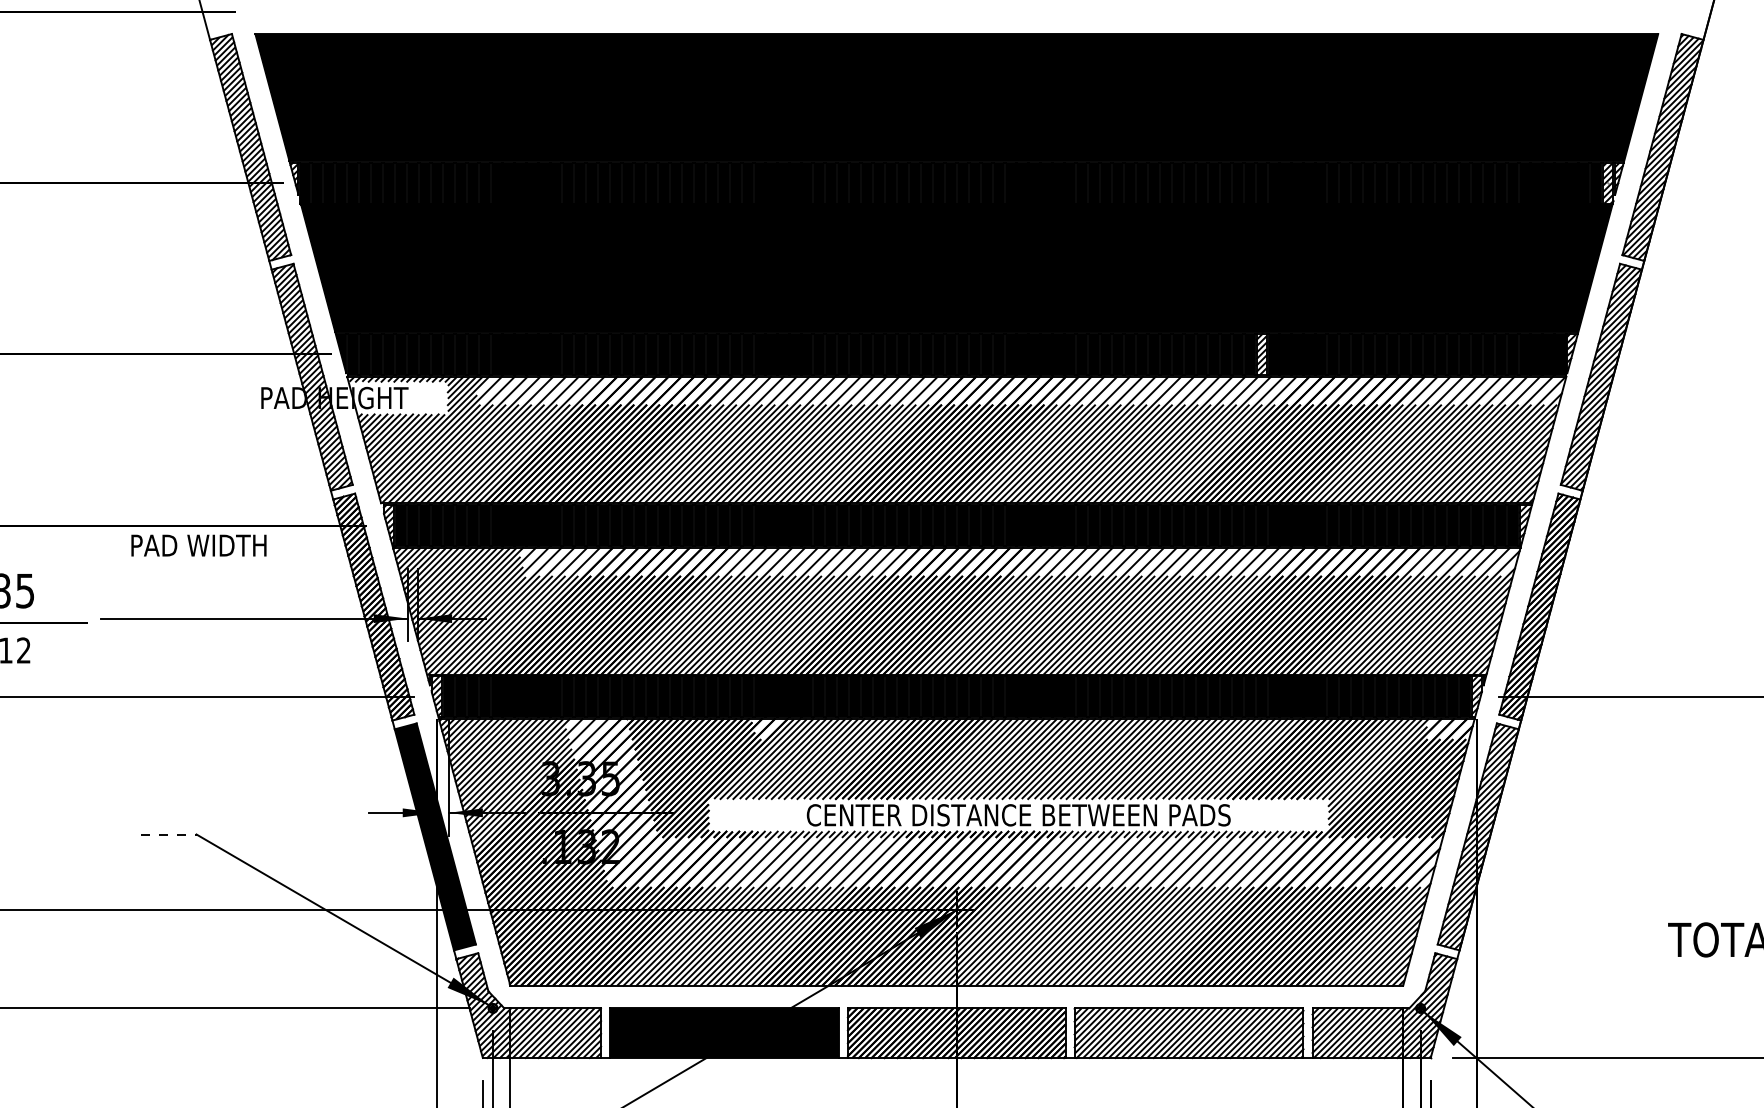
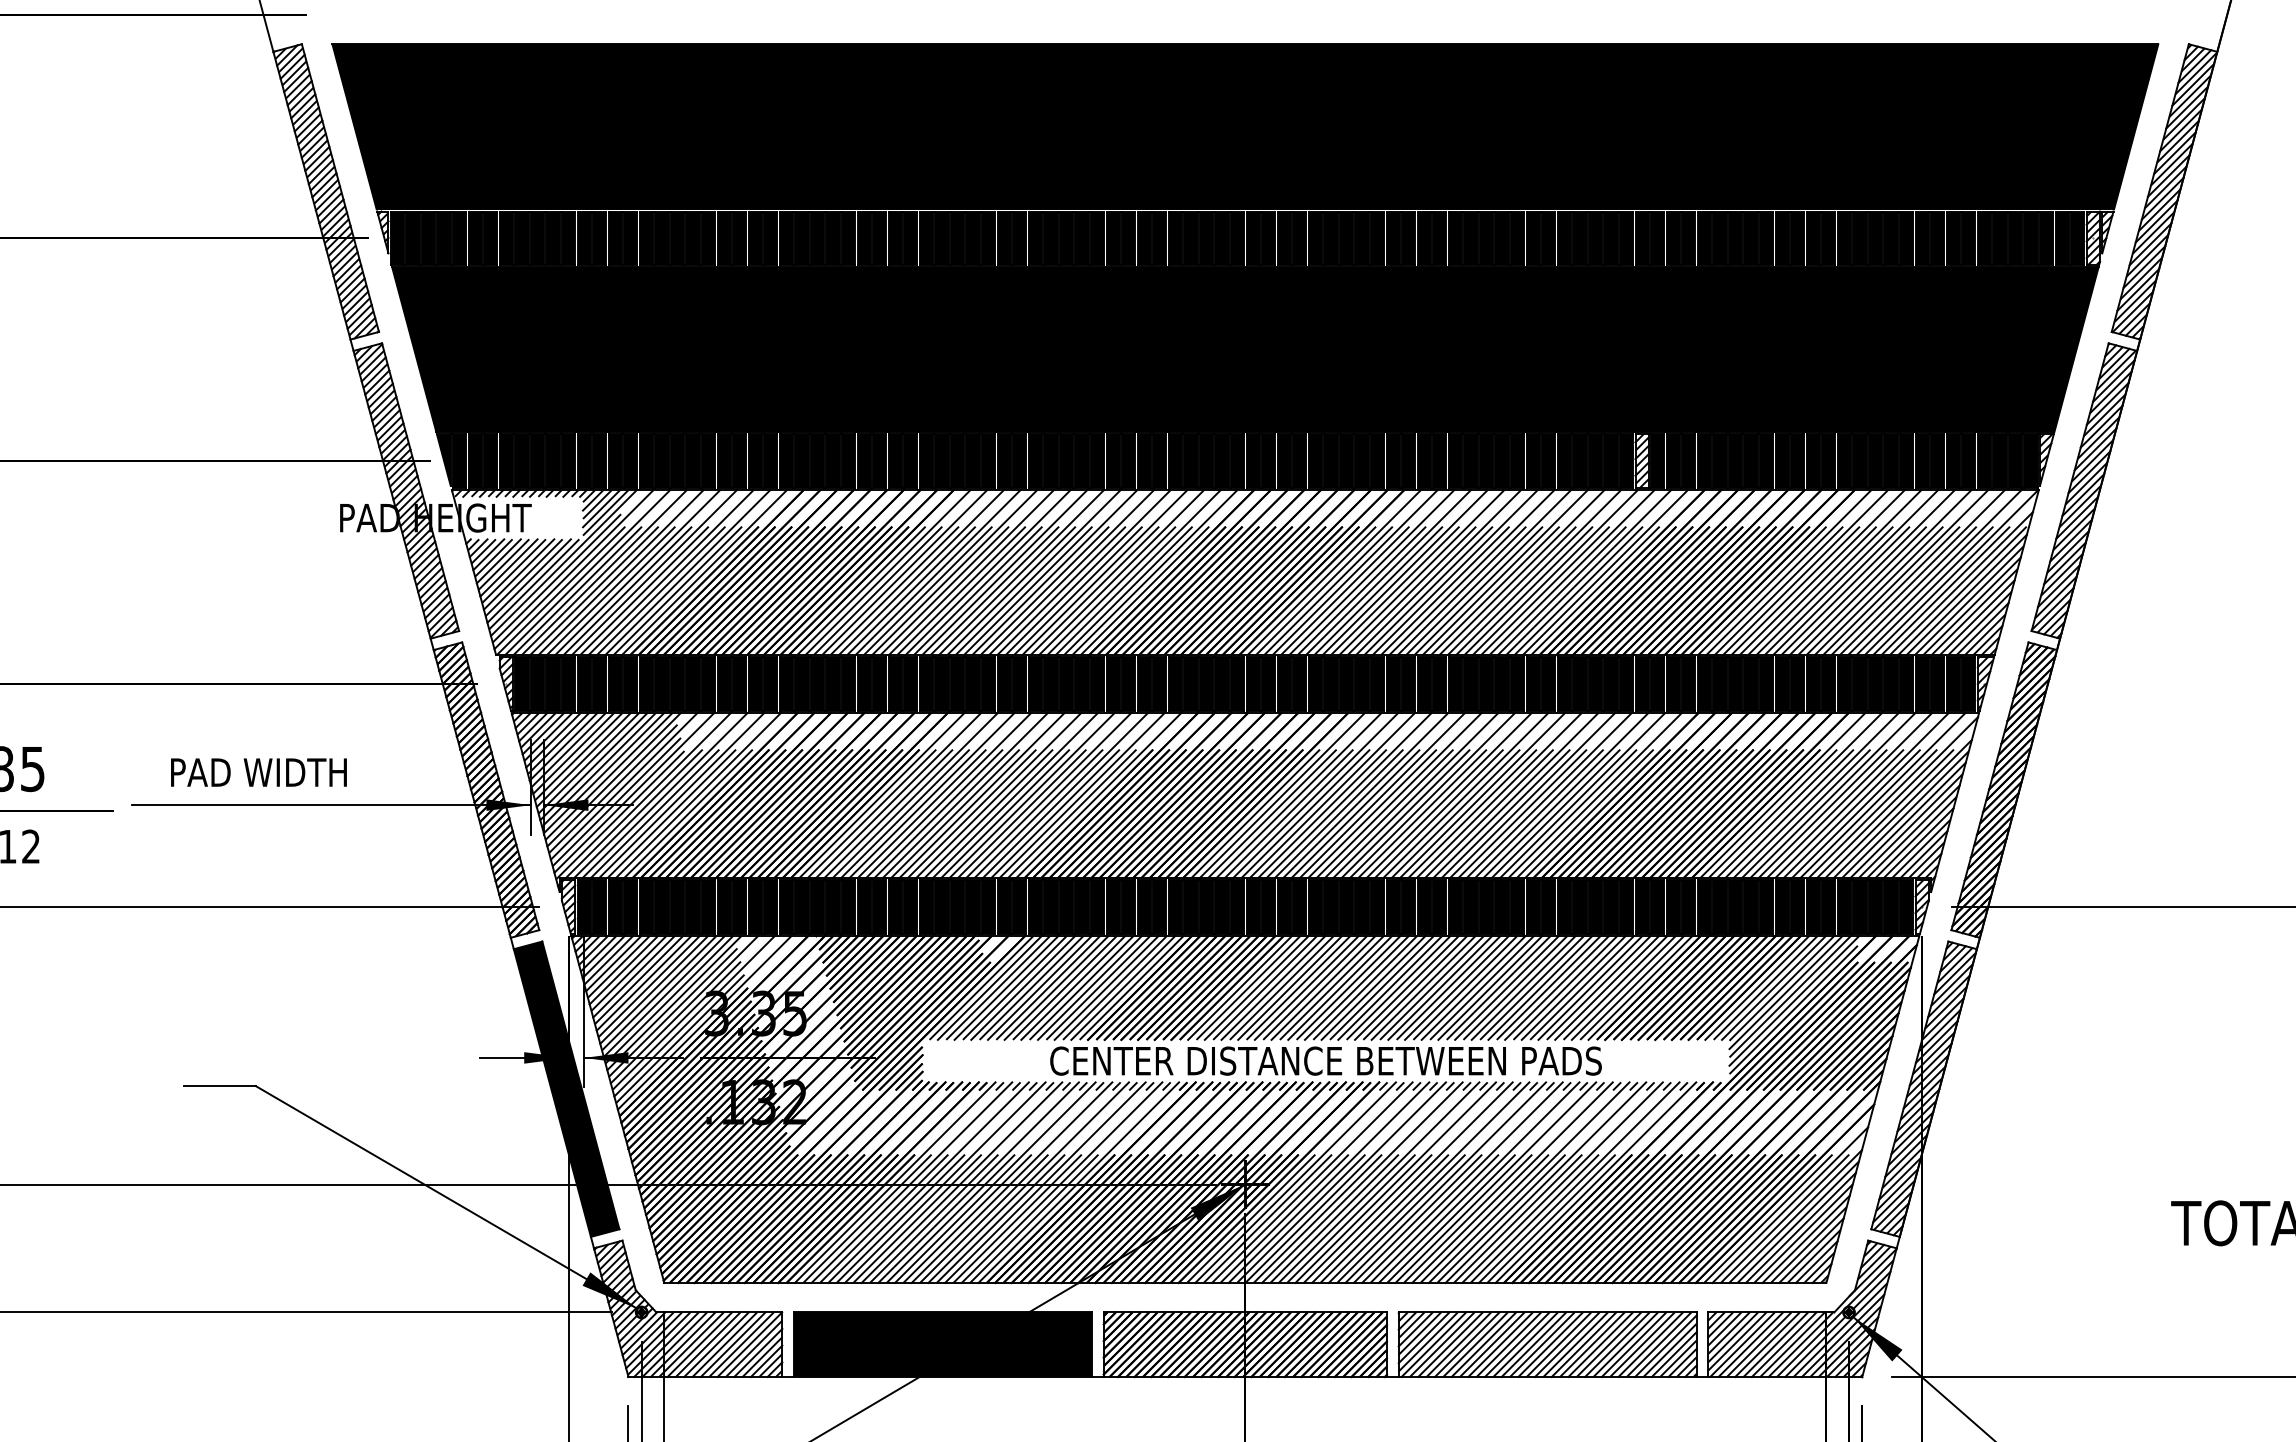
text: (198, 545) -> (258, 772), moved
line: (168, 834) -> (219, 1086), dashed -> solid

